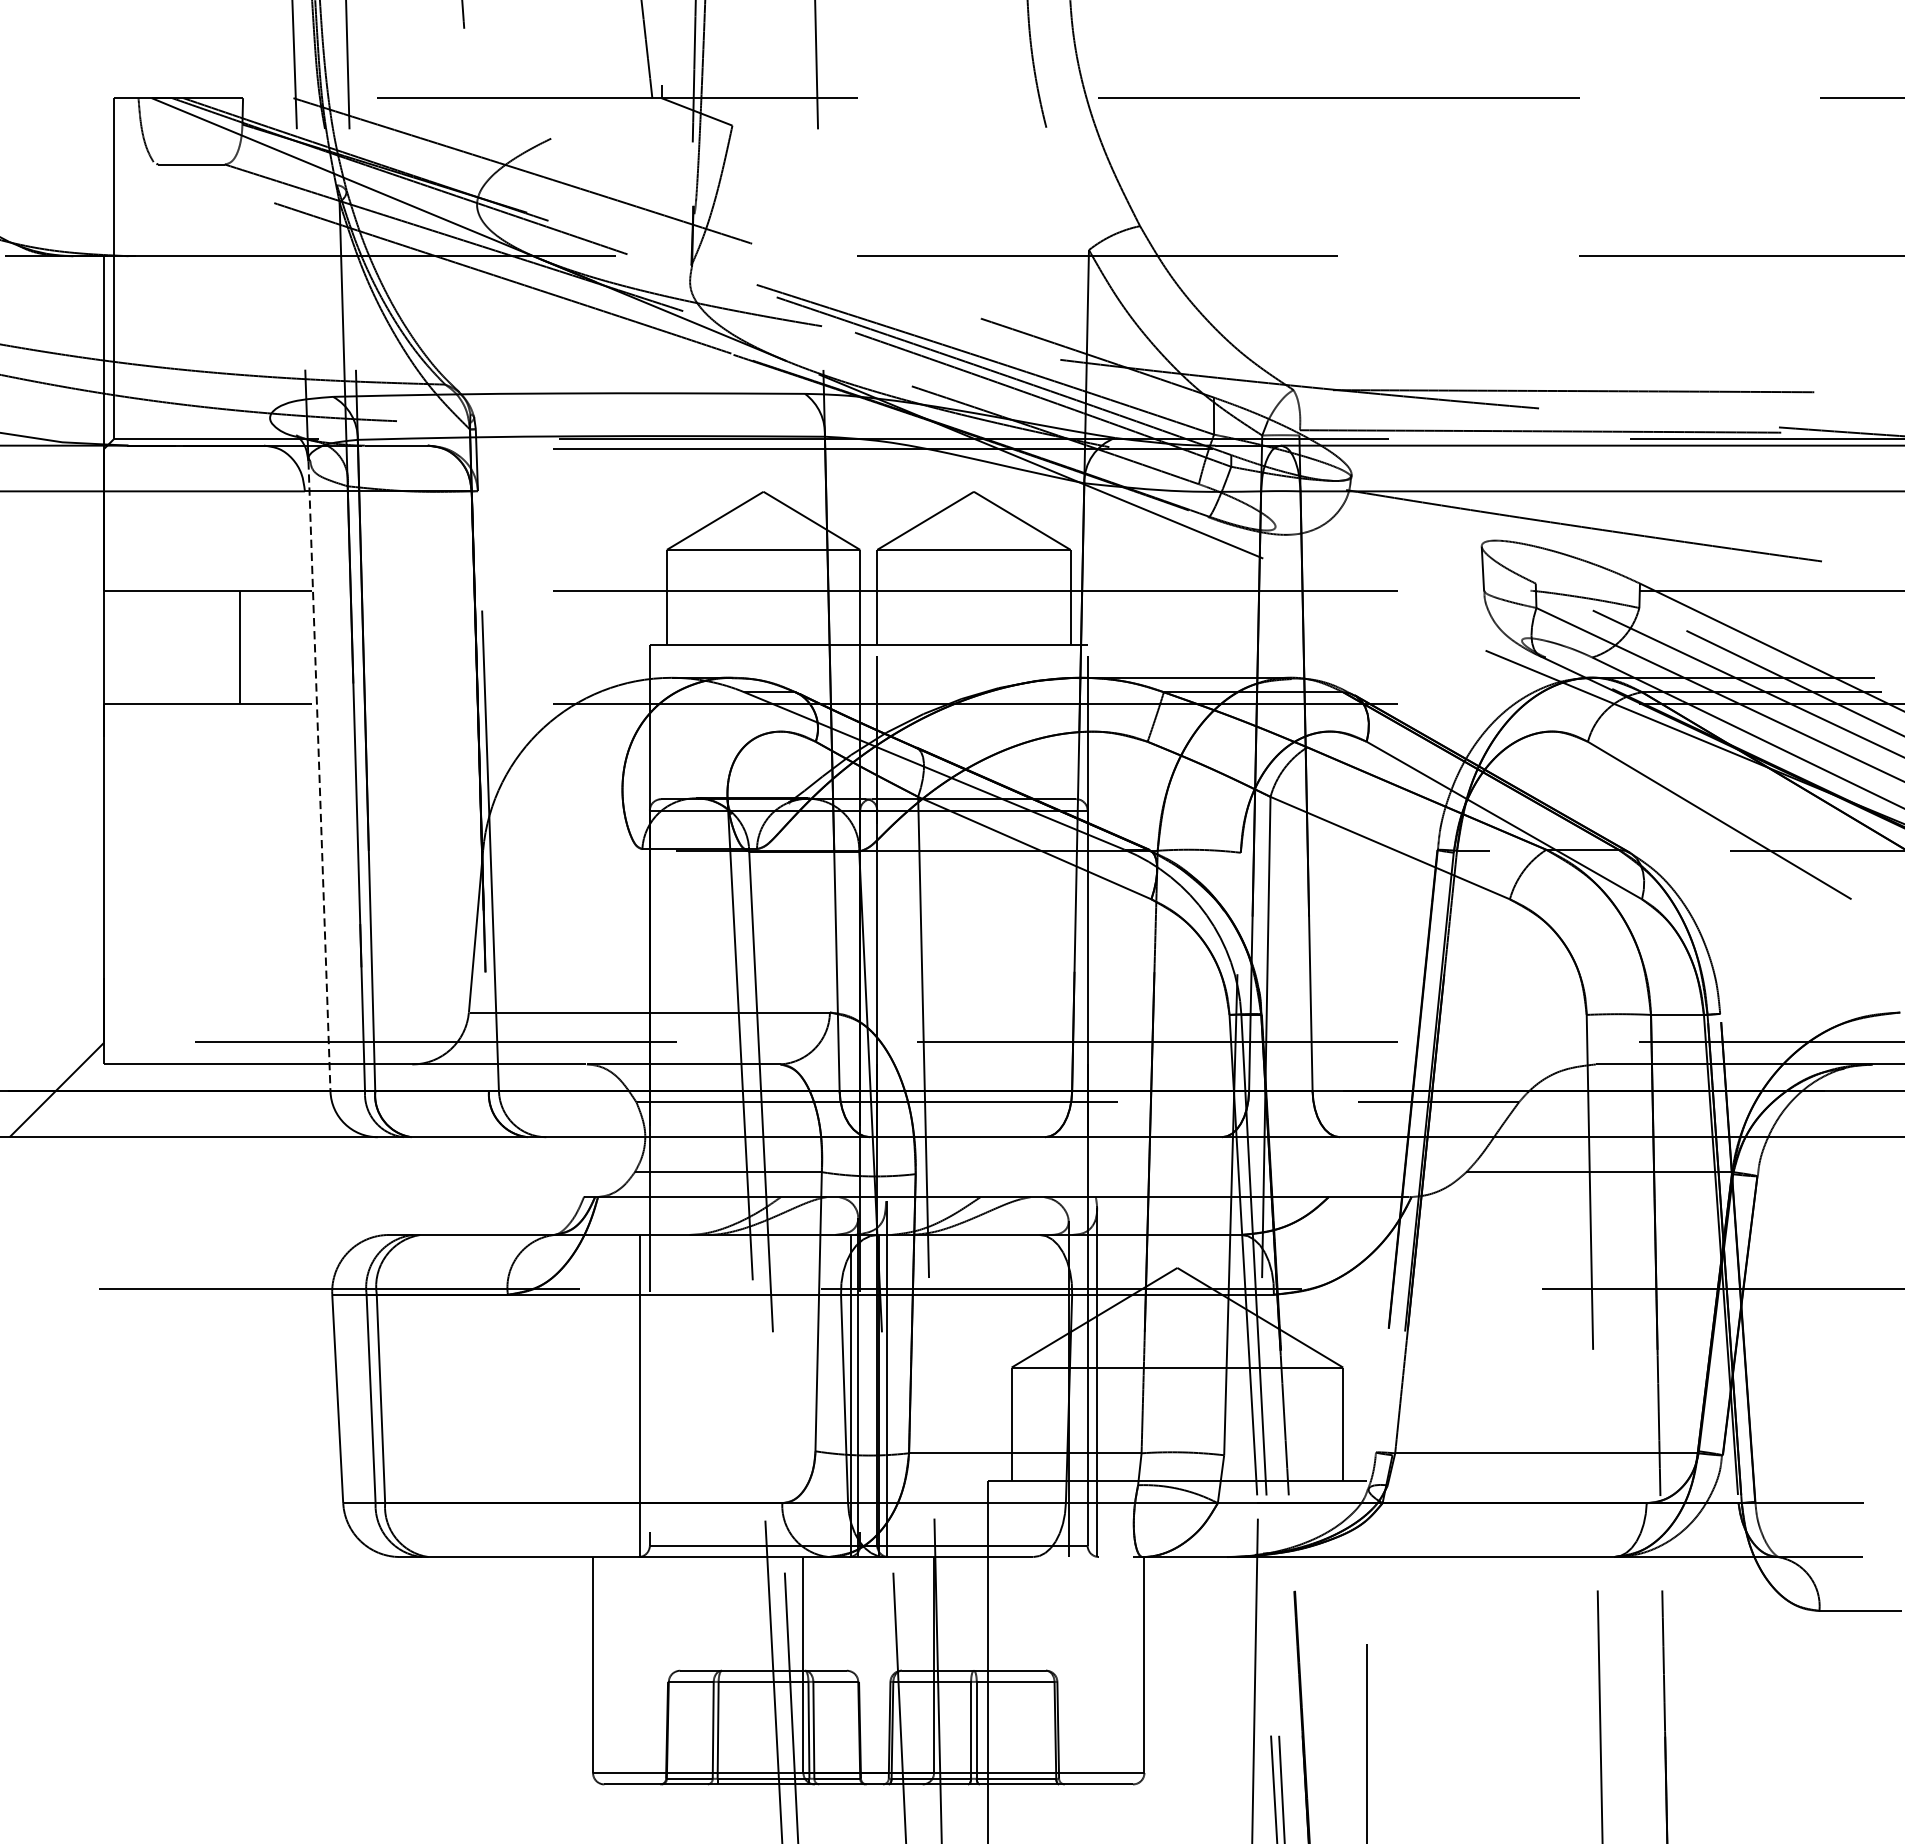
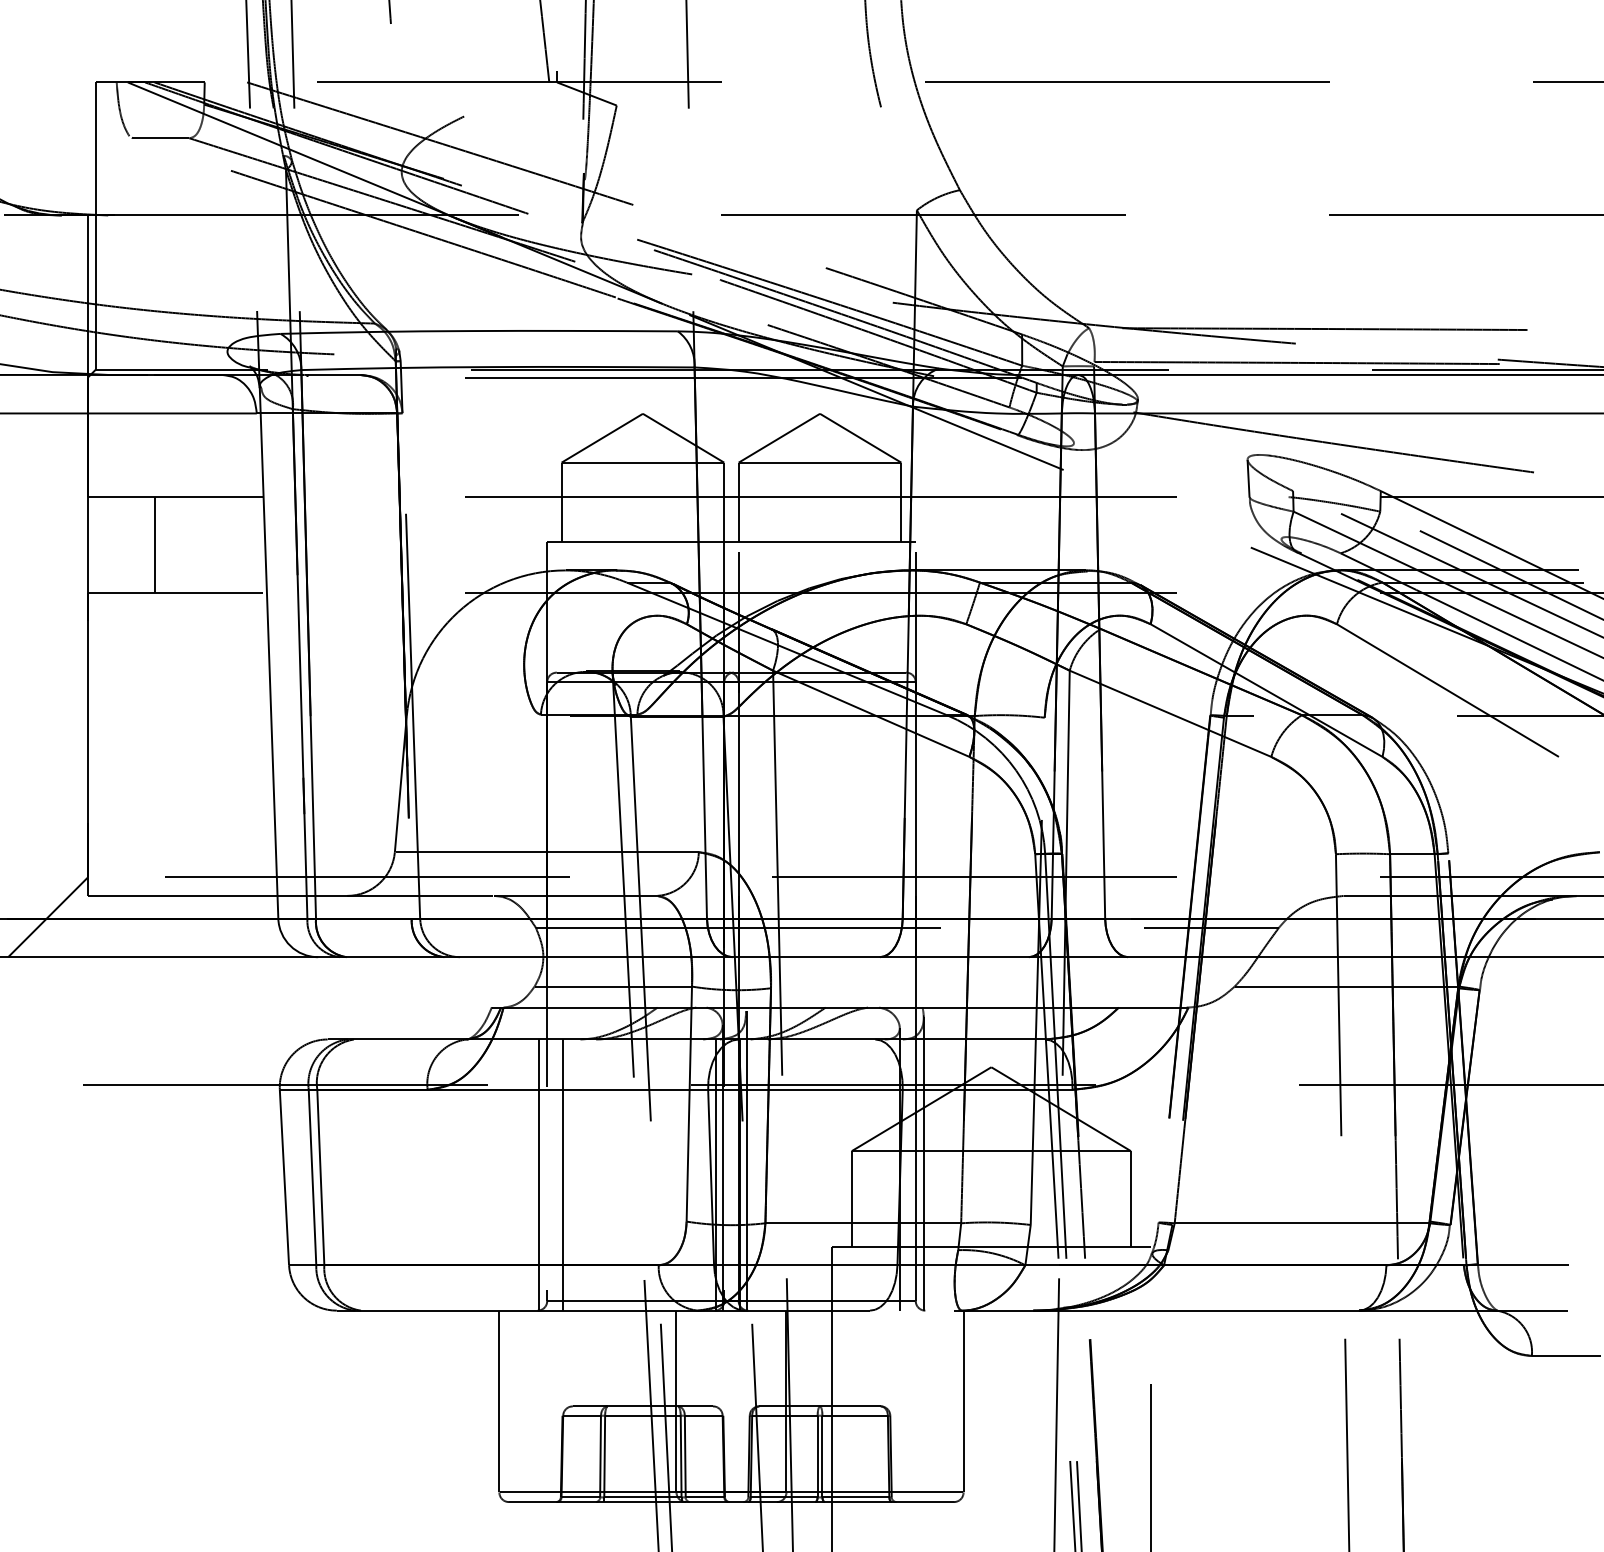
line: (239, 647) -> (154, 544), moved
line: (319, 776) -> (269, 653), dashed -> solid
line: (669, 1395) -> (563, 1174), added

